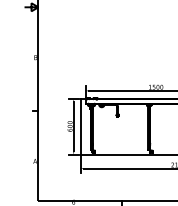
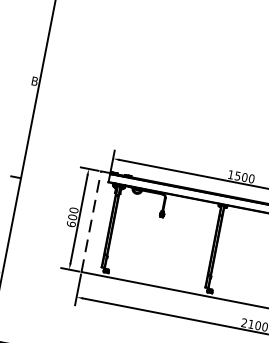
line: (80, 126) -> (91, 221), solid -> dashed

